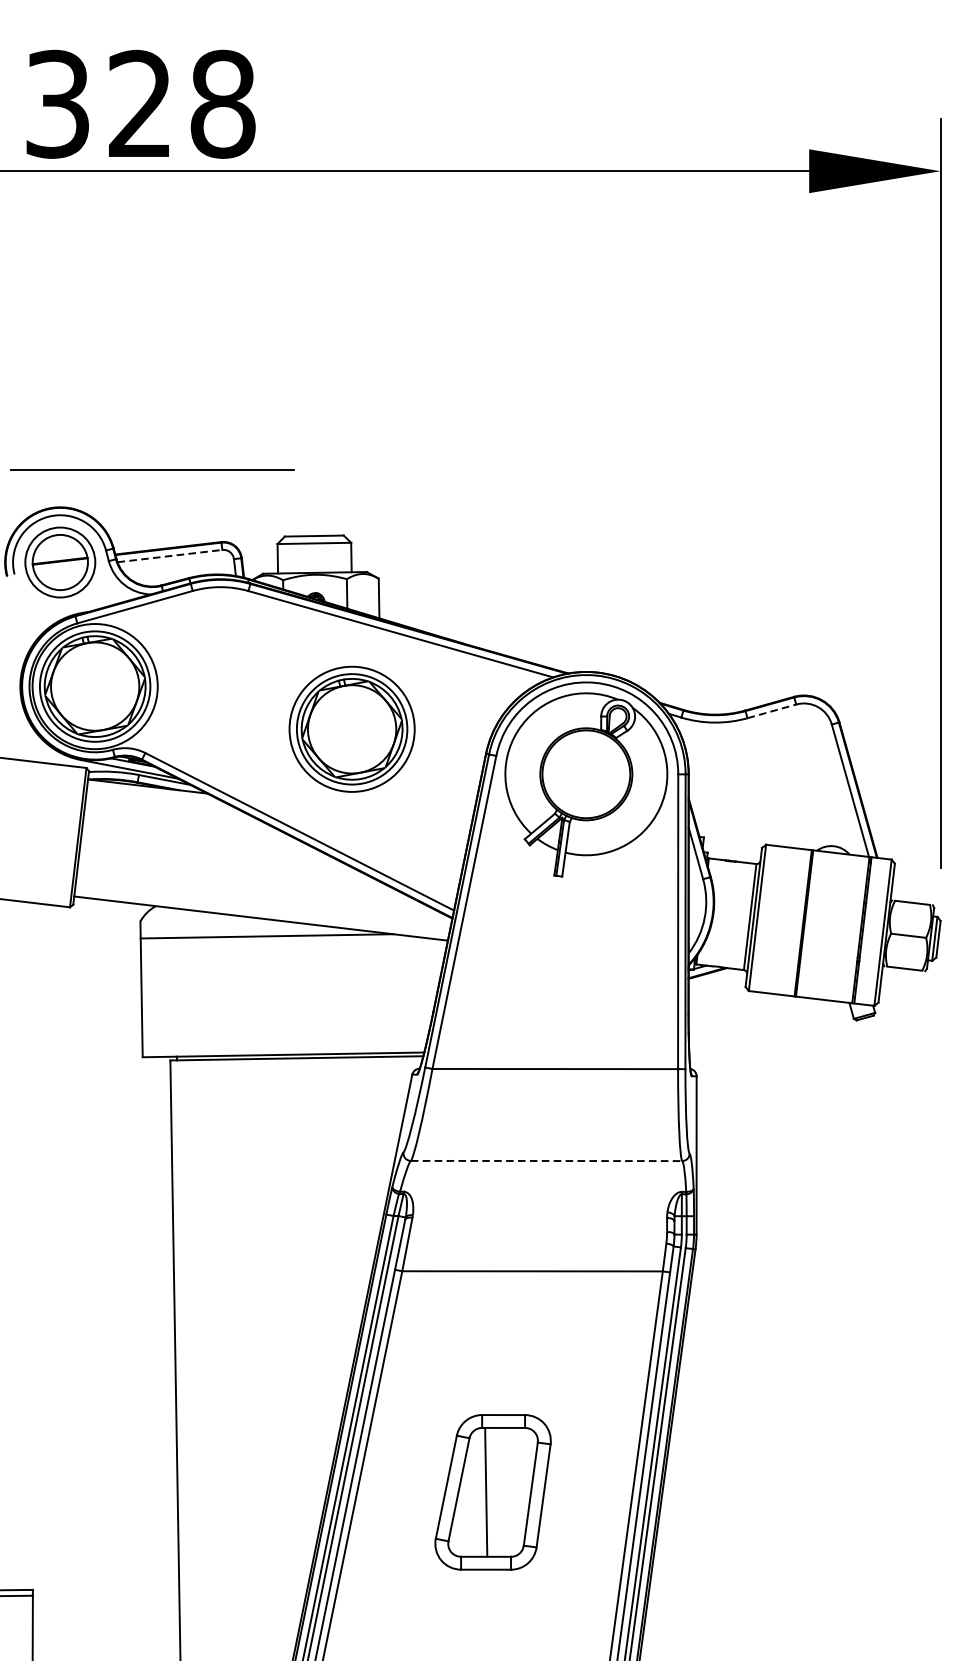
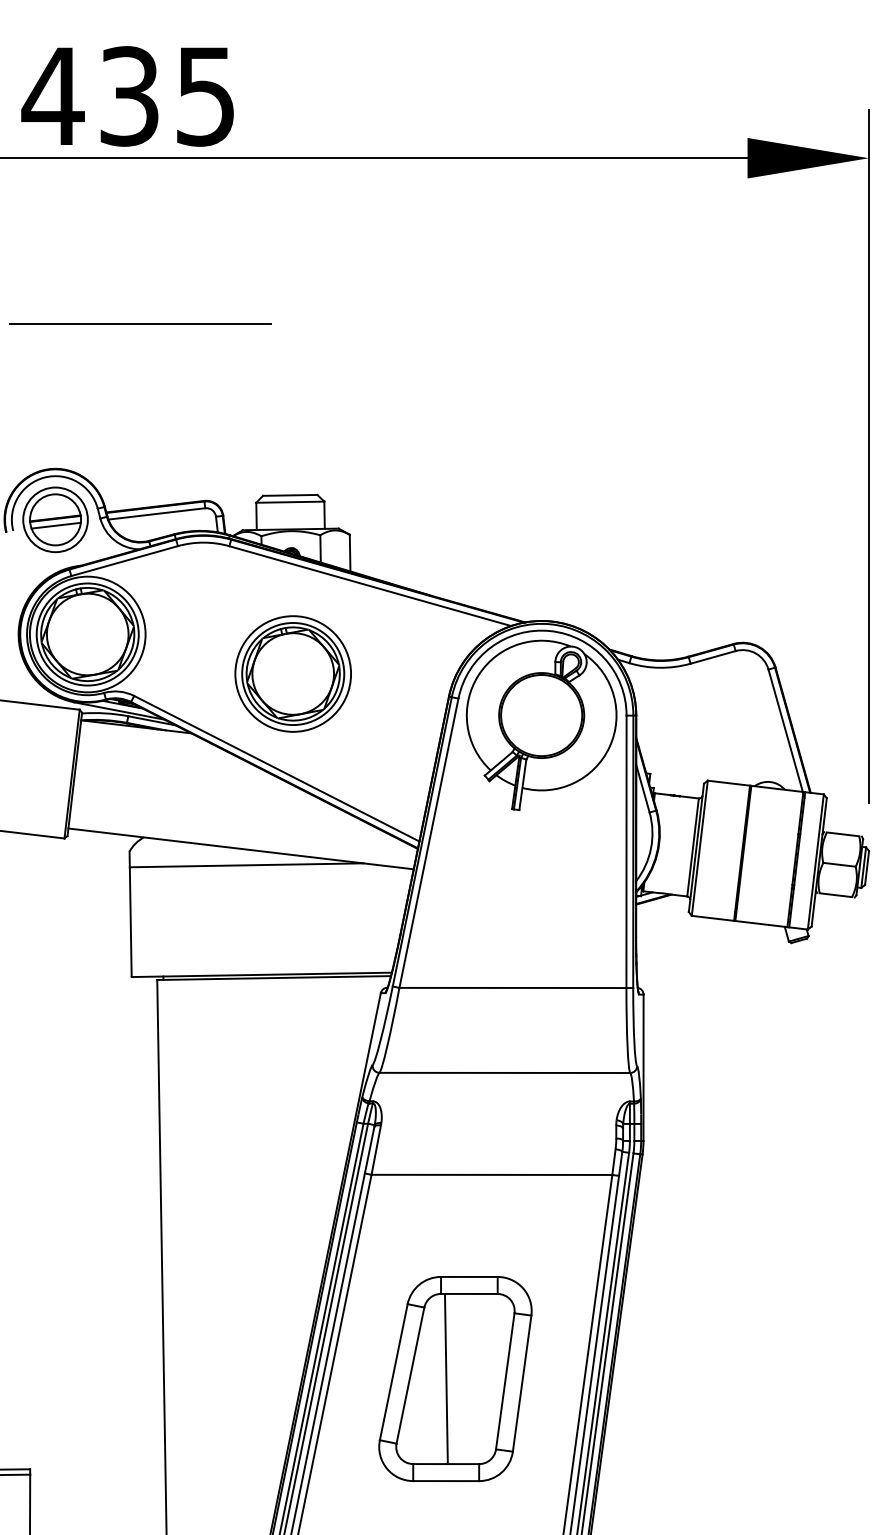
text: (139, 104) -> (128, 96), 328 -> 435
line: (152, 469) -> (140, 323), moved
line: (169, 555) -> (156, 513), dashed -> solid
line: (60, 568) -> (55, 525), added
line: (772, 711) -> (713, 657), dashed -> solid
part: (351, 728) -> (292, 673), moved
line: (547, 1160) -> (505, 1072), dashed -> solid
part: (493, 1492) -> (455, 1379), size x1.43

